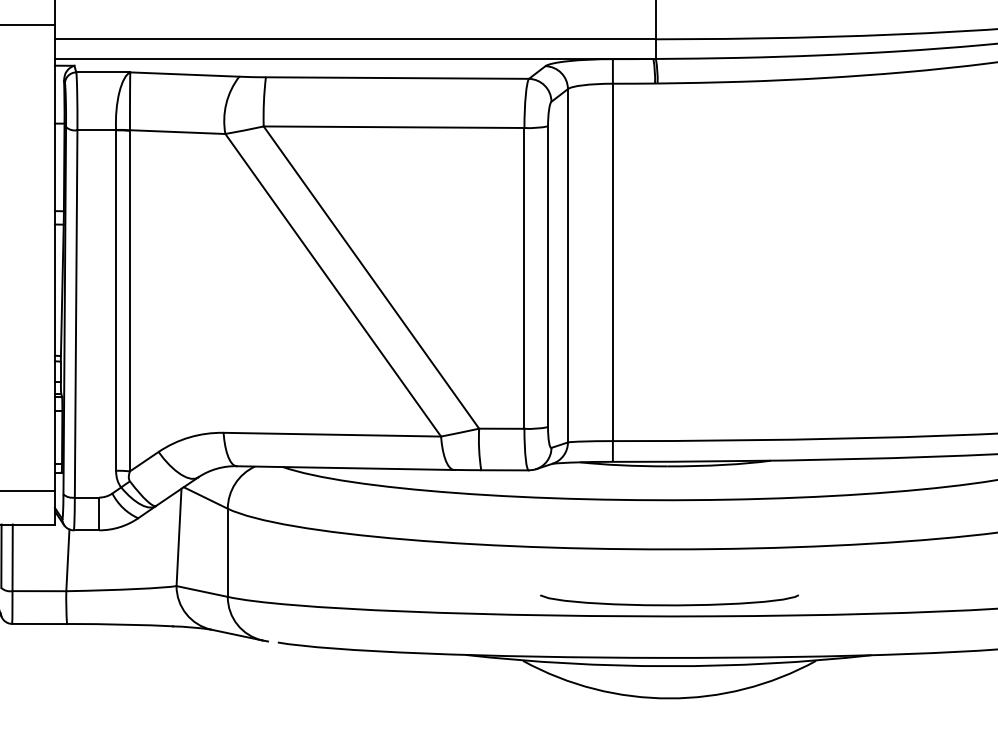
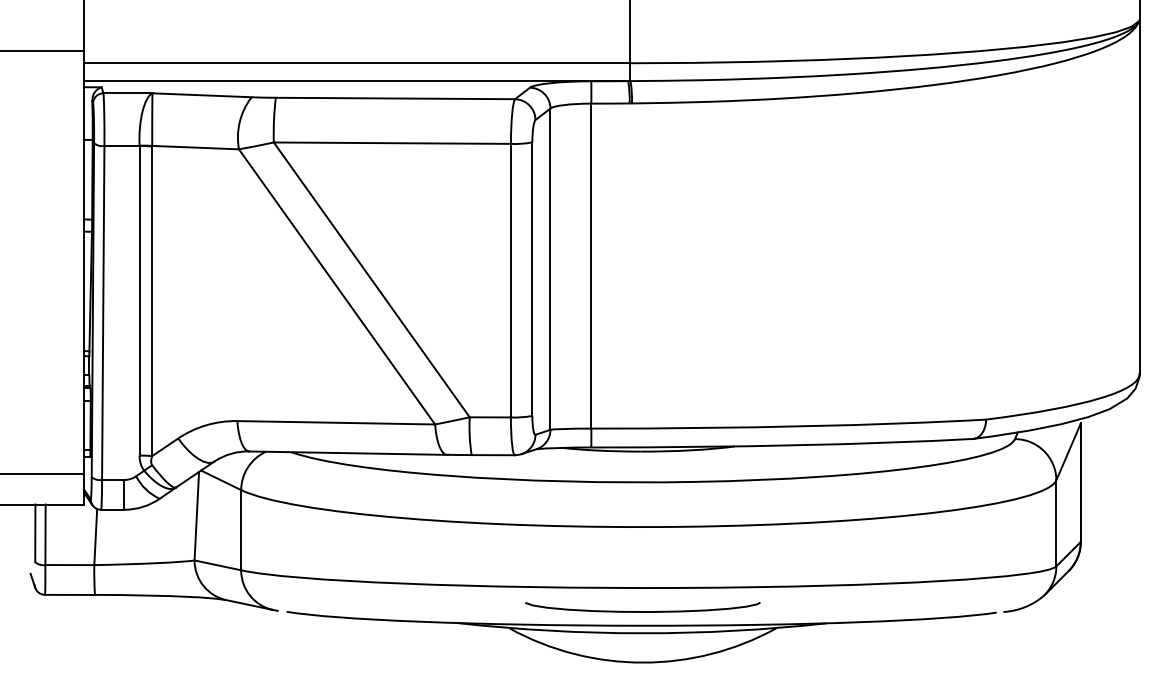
curve: (669, 604) -> (642, 611), moved

